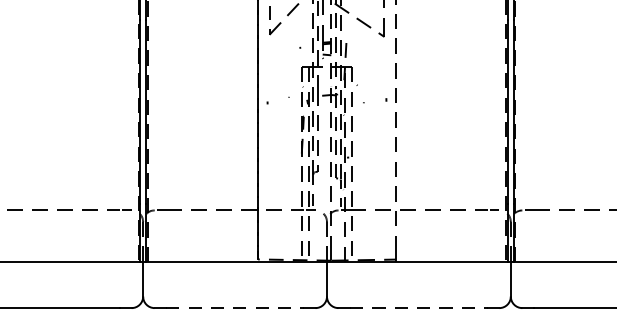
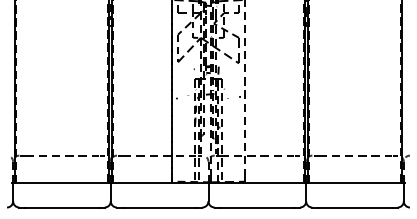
line: (234, 308) -> (159, 207), dashed -> solid
line: (419, 308) -> (257, 207), dashed -> solid

